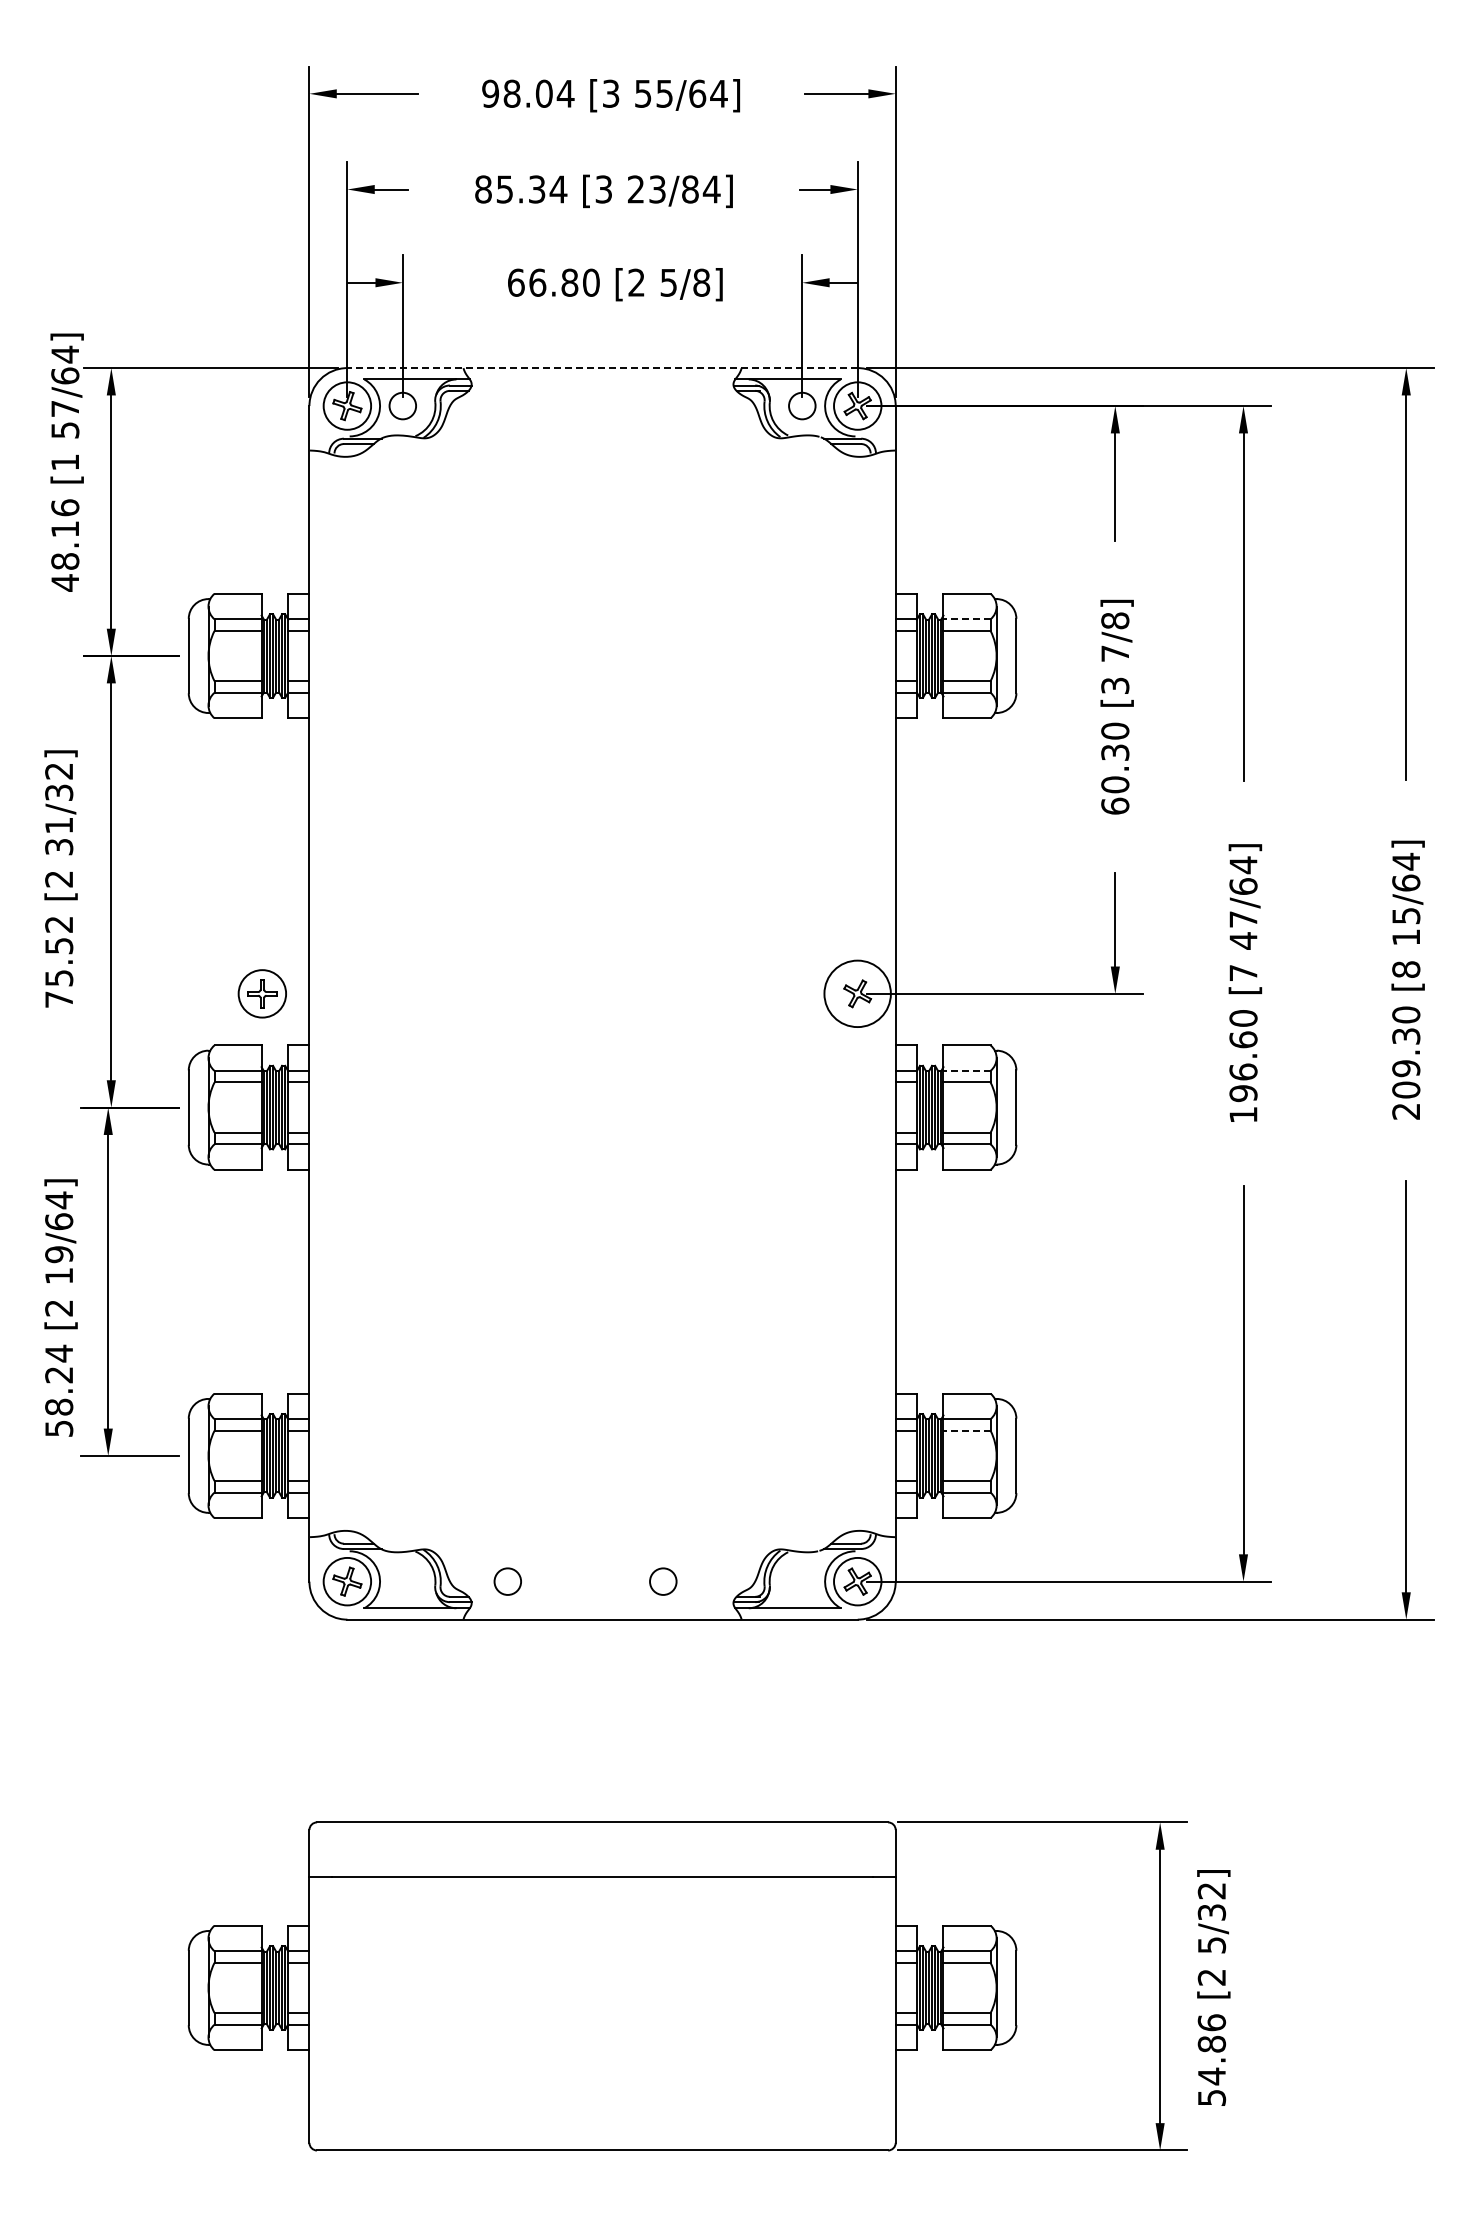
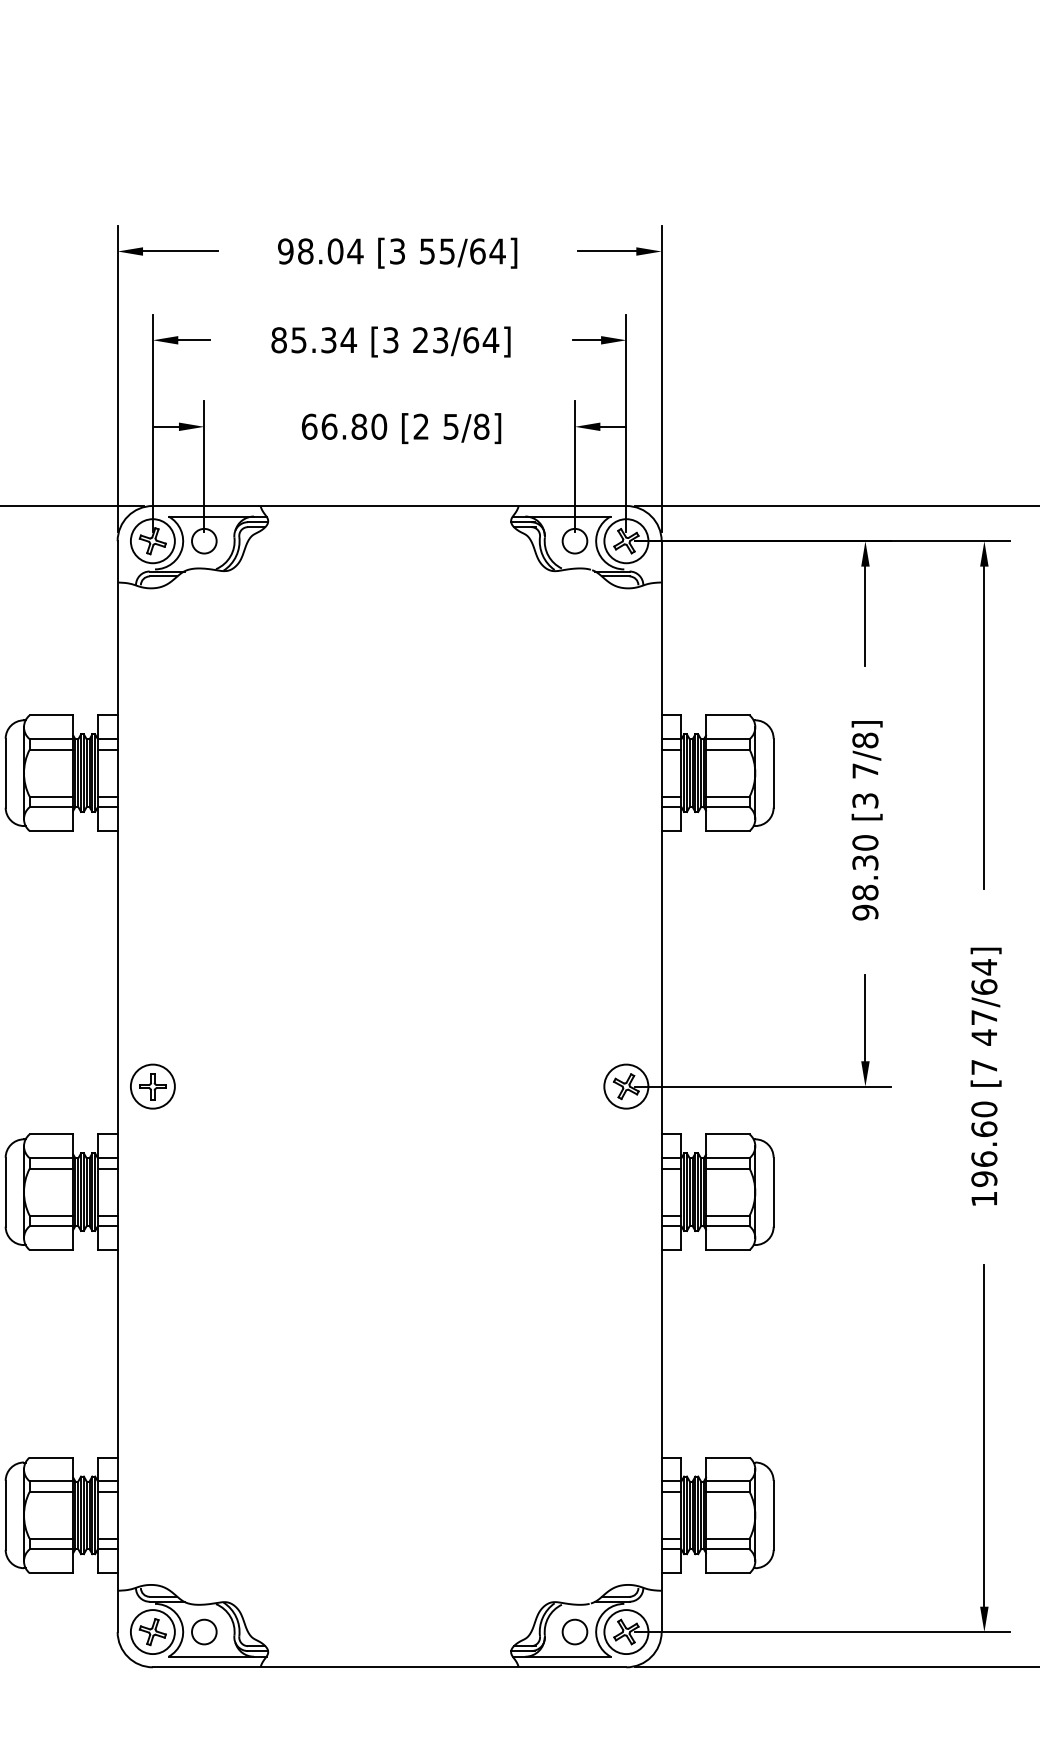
text: (690, 189) -> (471, 340), 23/84] -> 23/64]
line: (602, 368) -> (389, 506), dashed -> solid
line: (967, 619) -> (728, 739), dashed -> solid
text: (1115, 795) -> (865, 902), 60.30 -> 98.30
part: (261, 993) -> (152, 1086), moved
circle: (857, 993) -> (626, 1086), size x0.71
line: (967, 1070) -> (728, 1157), dashed -> solid
line: (967, 1430) -> (728, 1491), dashed -> solid
circle: (507, 1581) -> (204, 1631), moved
circle: (663, 1581) -> (575, 1631), moved

